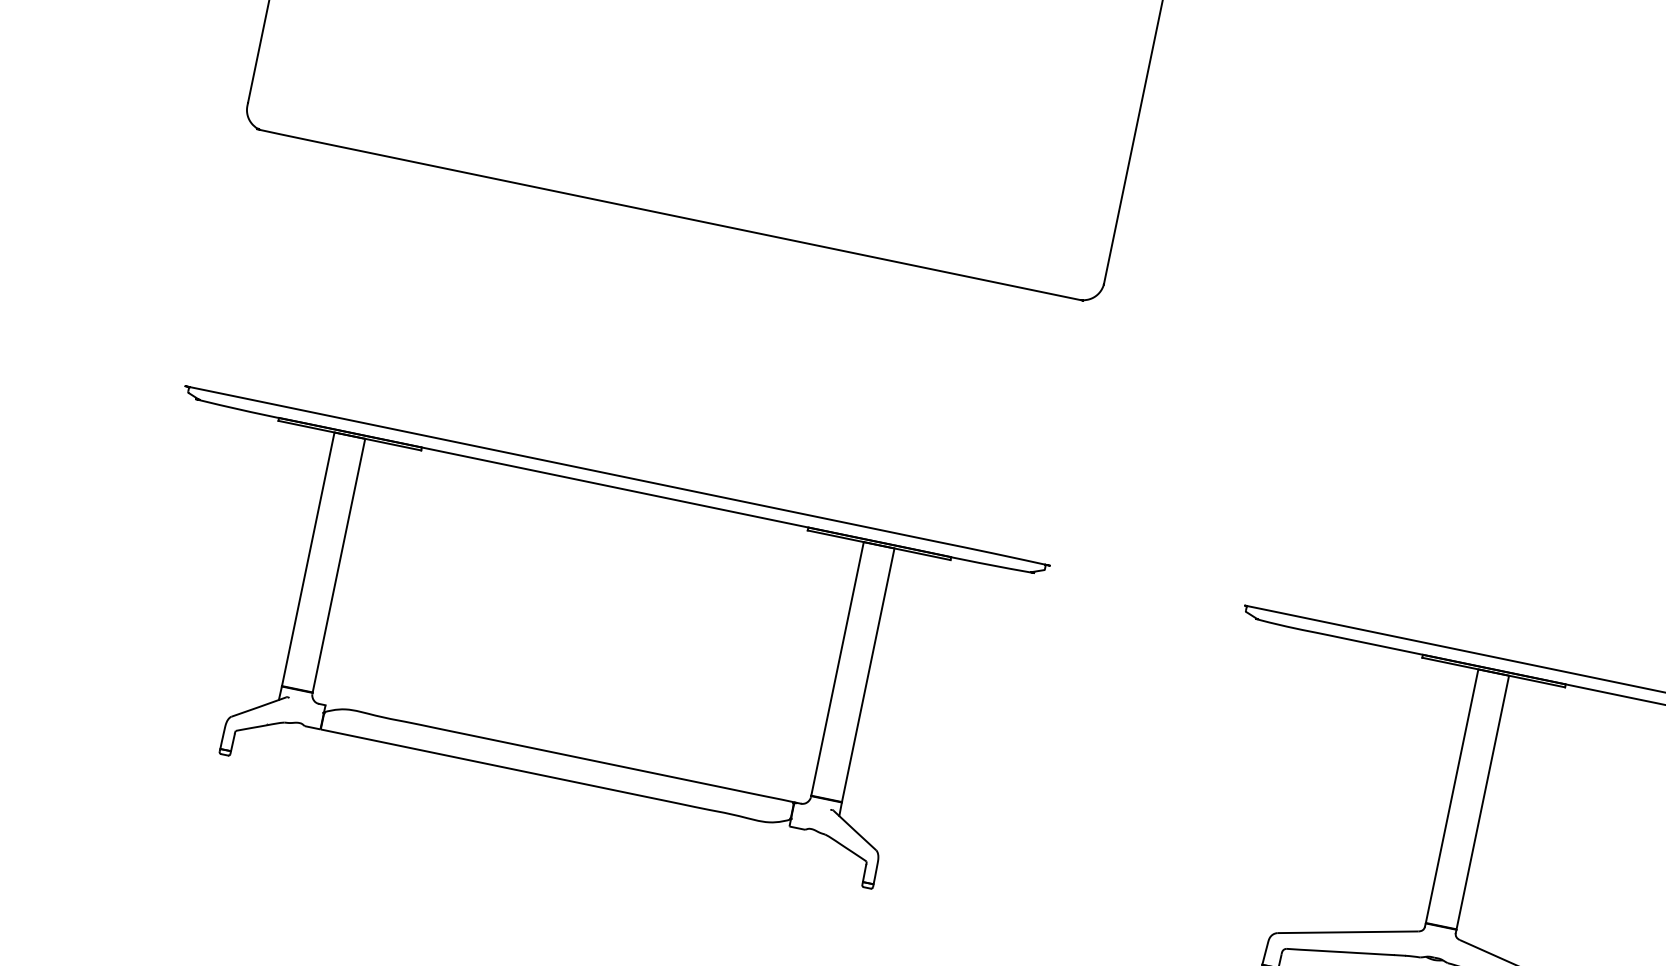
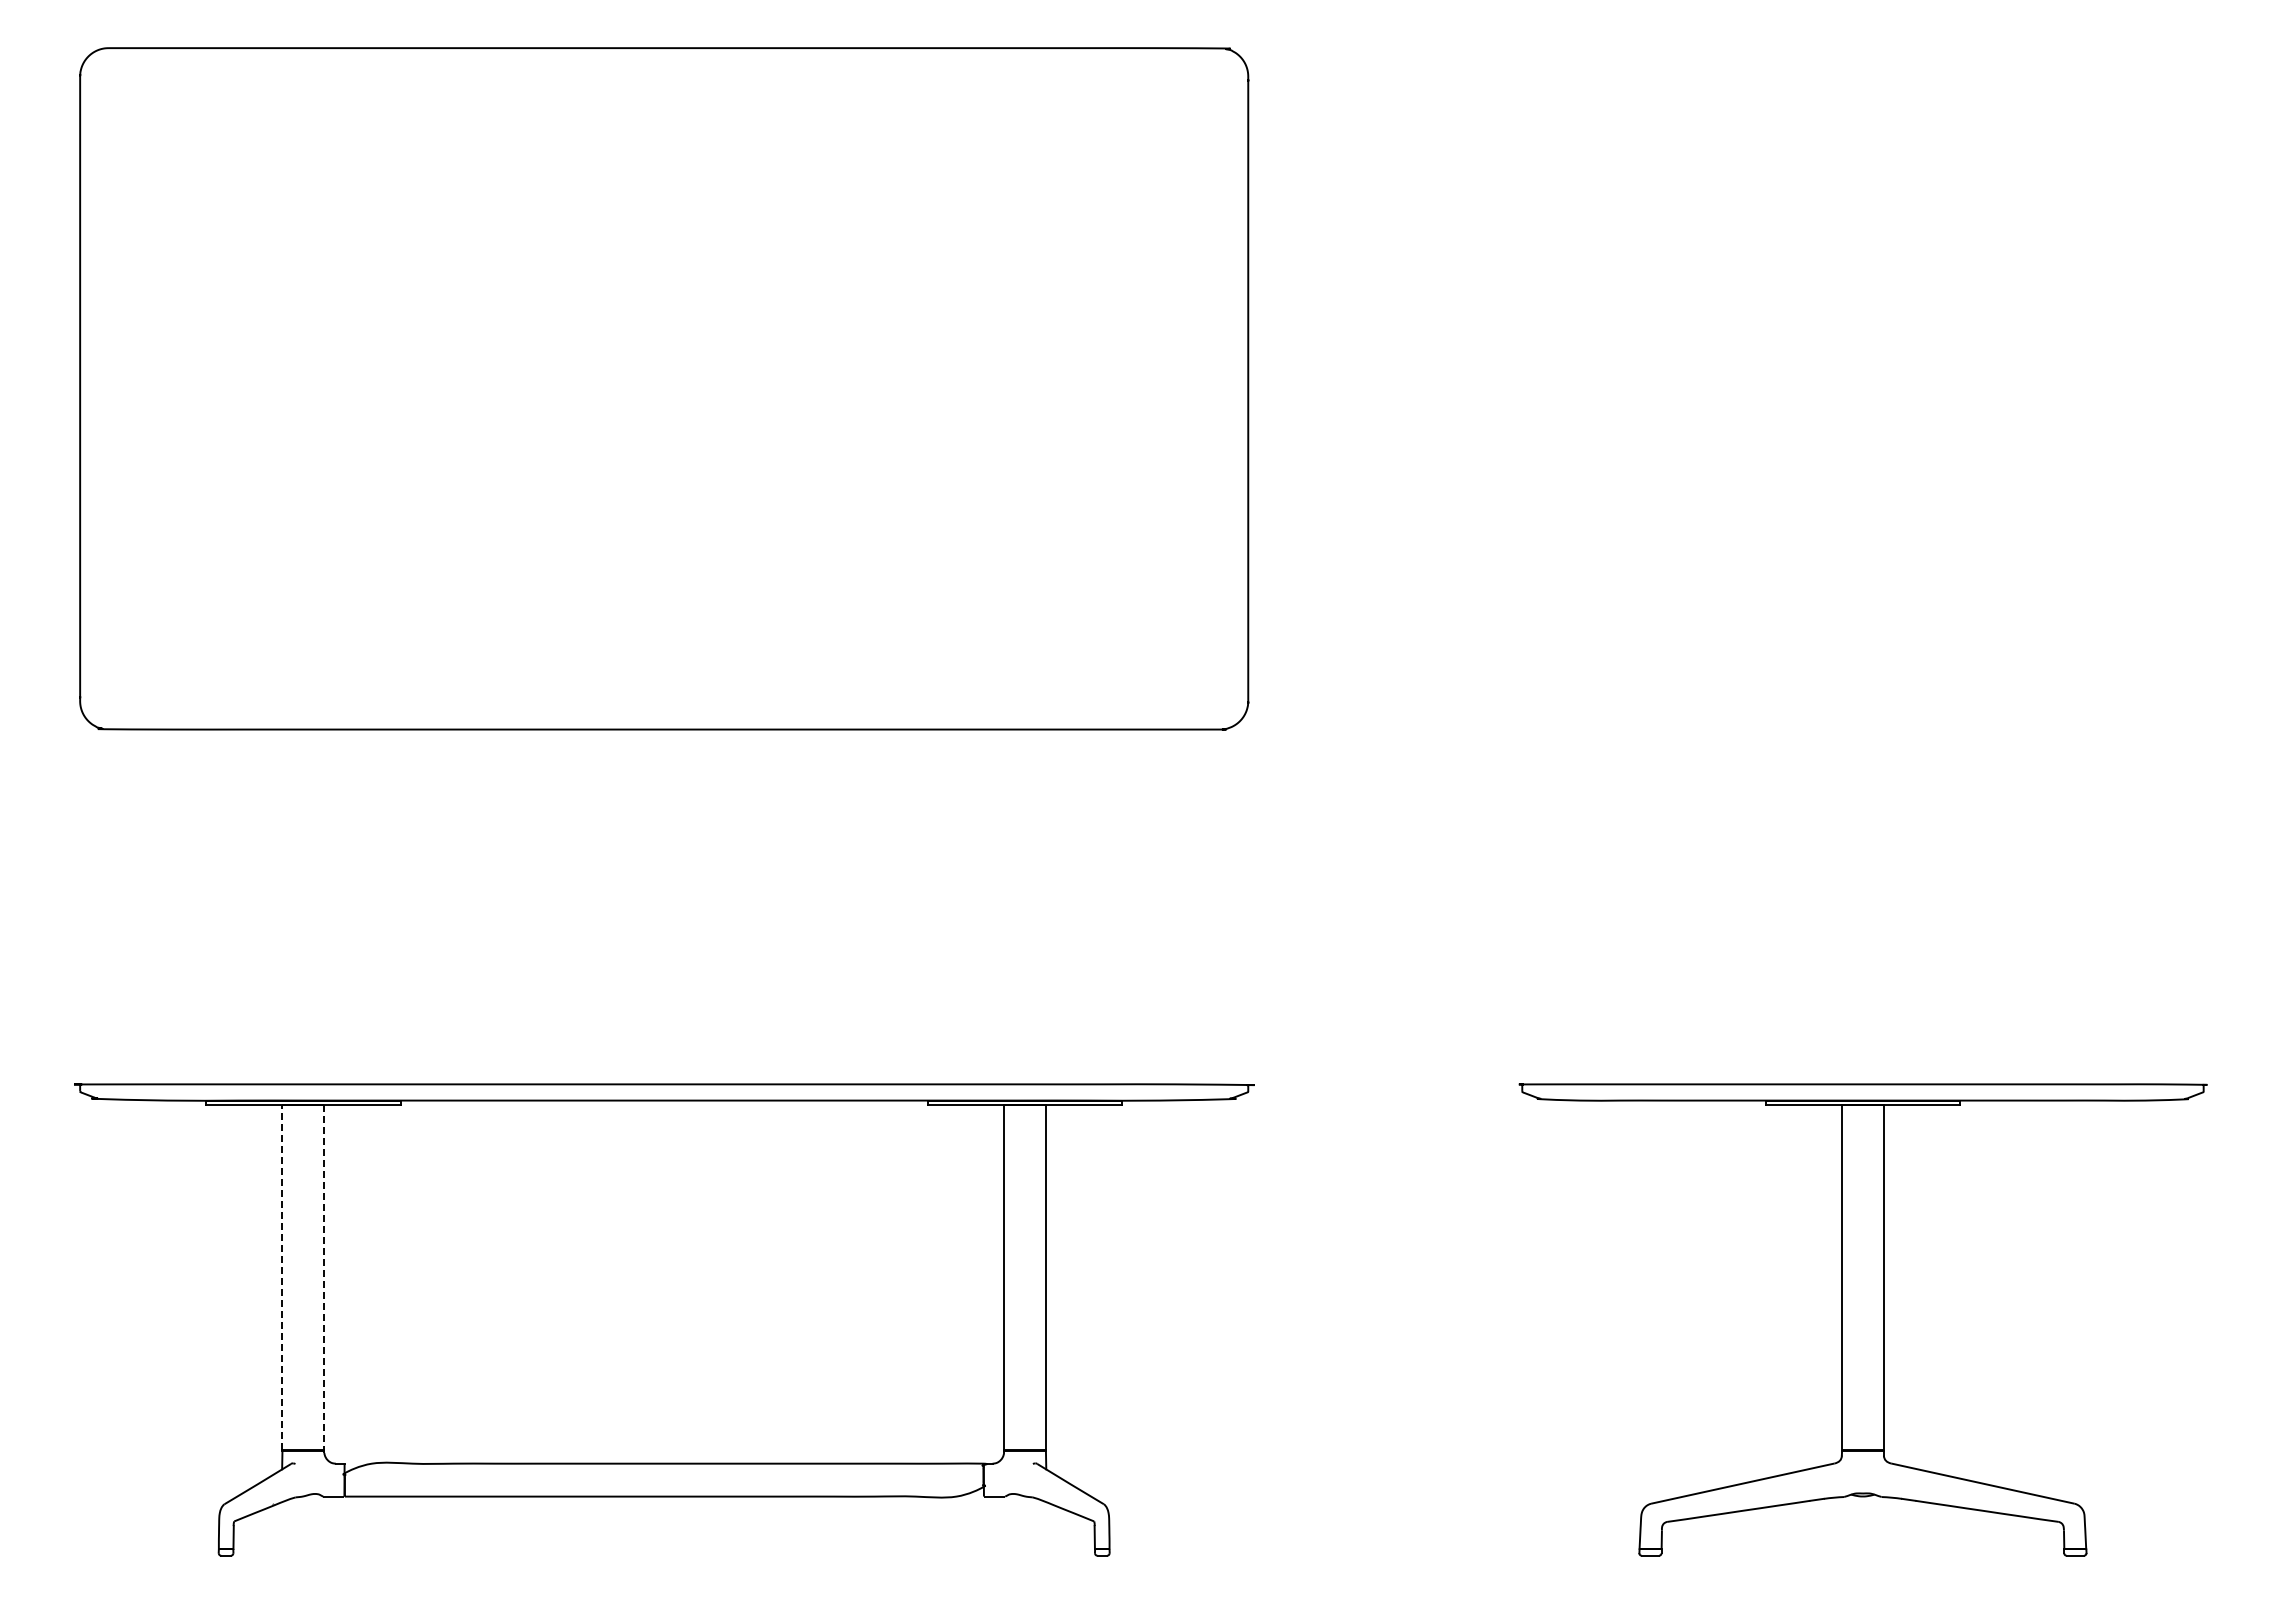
line: (308, 559) -> (282, 1277), solid -> dashed
line: (339, 565) -> (324, 1277), solid -> dashed

